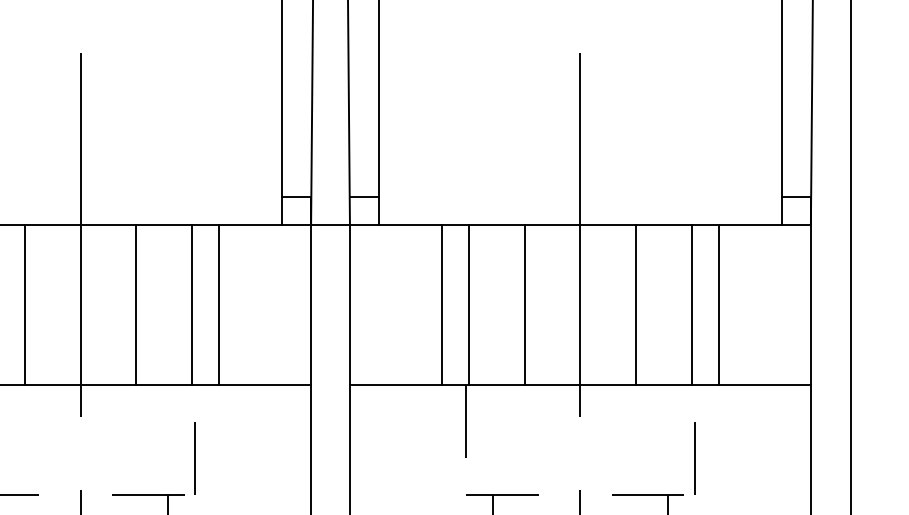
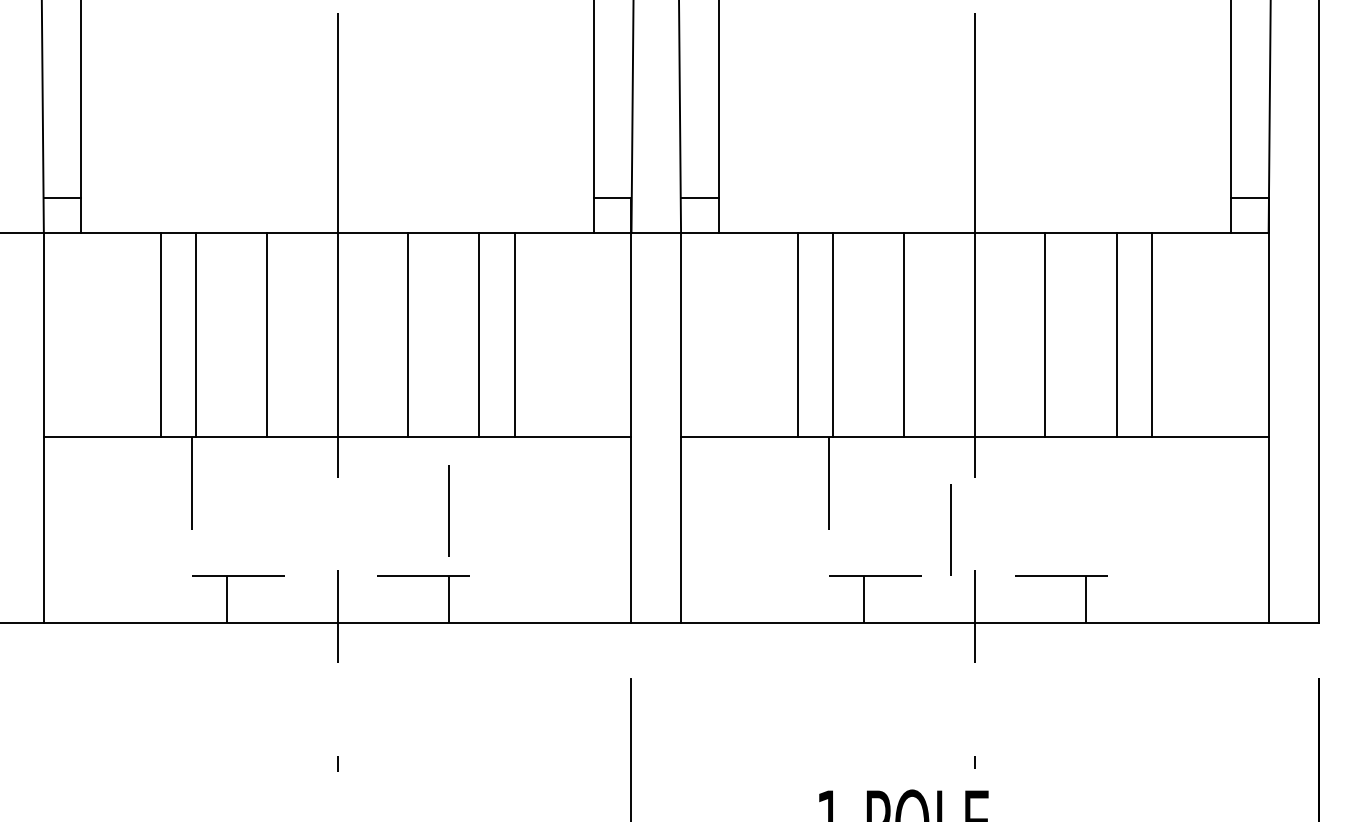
line: (195, 457) -> (448, 510), moved
line: (694, 457) -> (950, 529), moved

